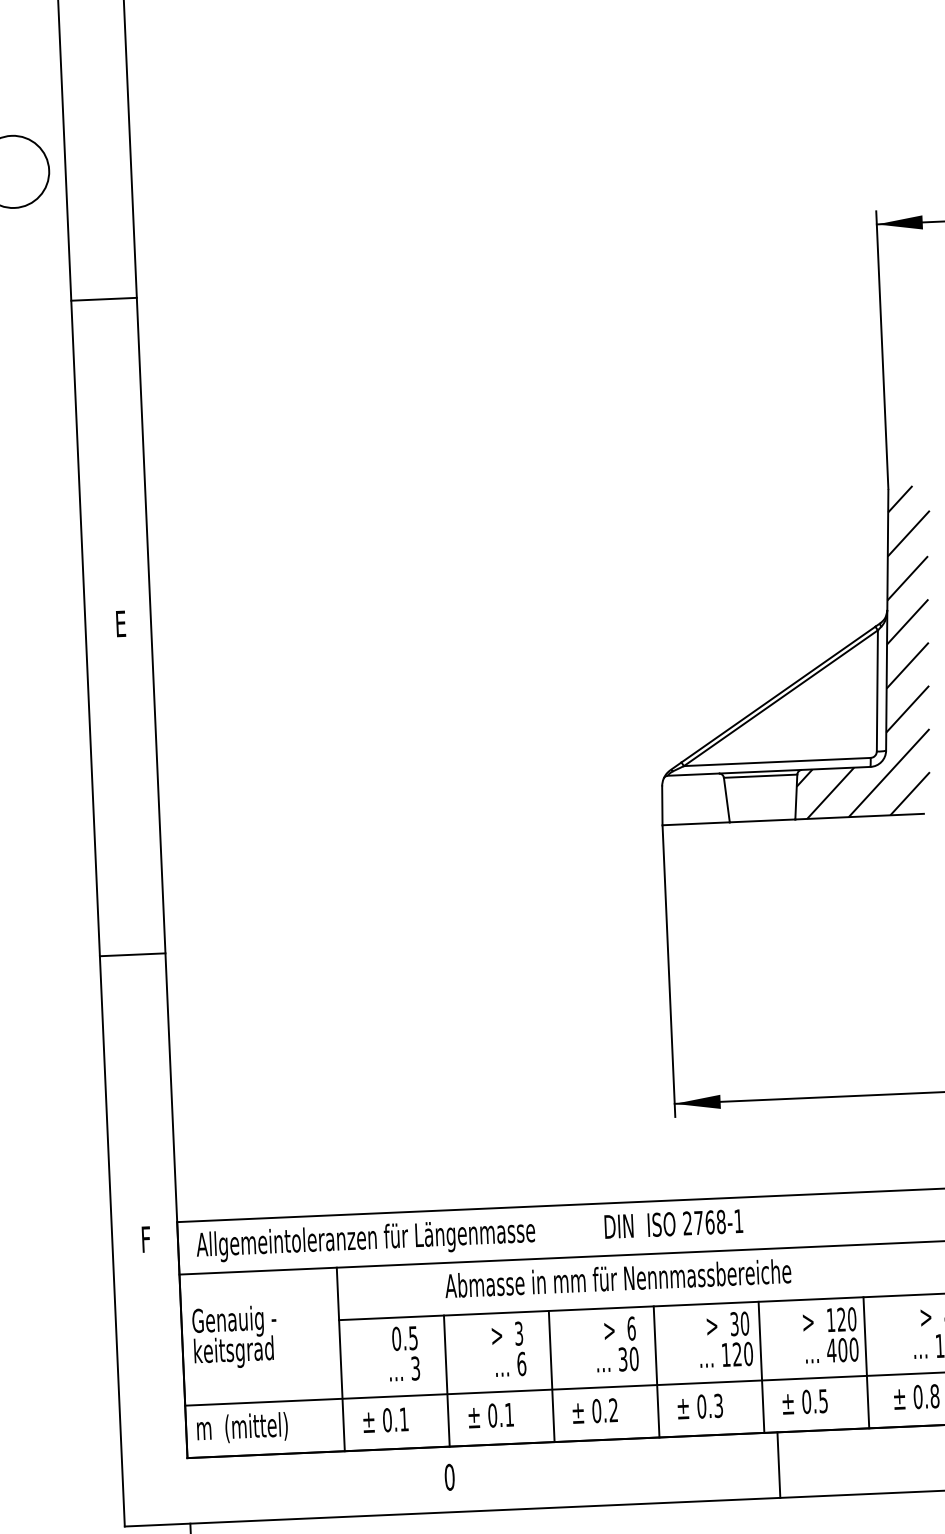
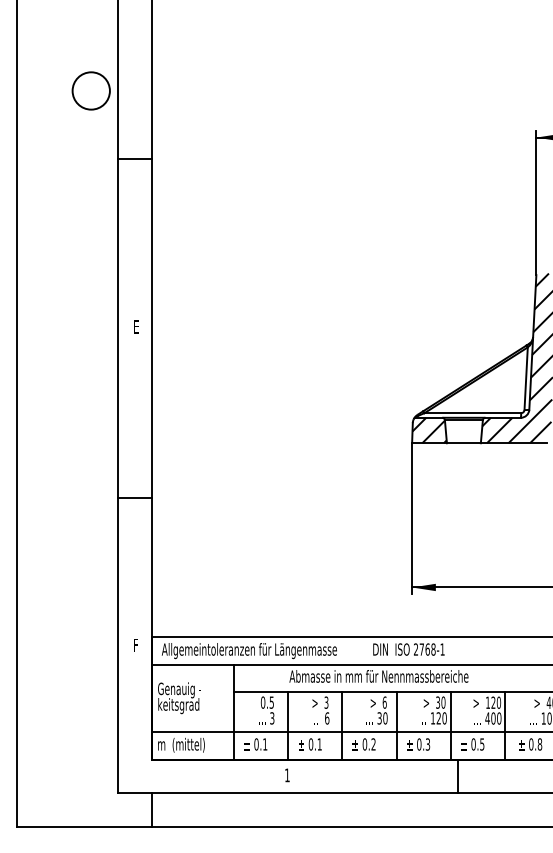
hatch: (695, 799) -> (429, 430), added
text: (449, 1477) -> (287, 775), 0 -> 1

